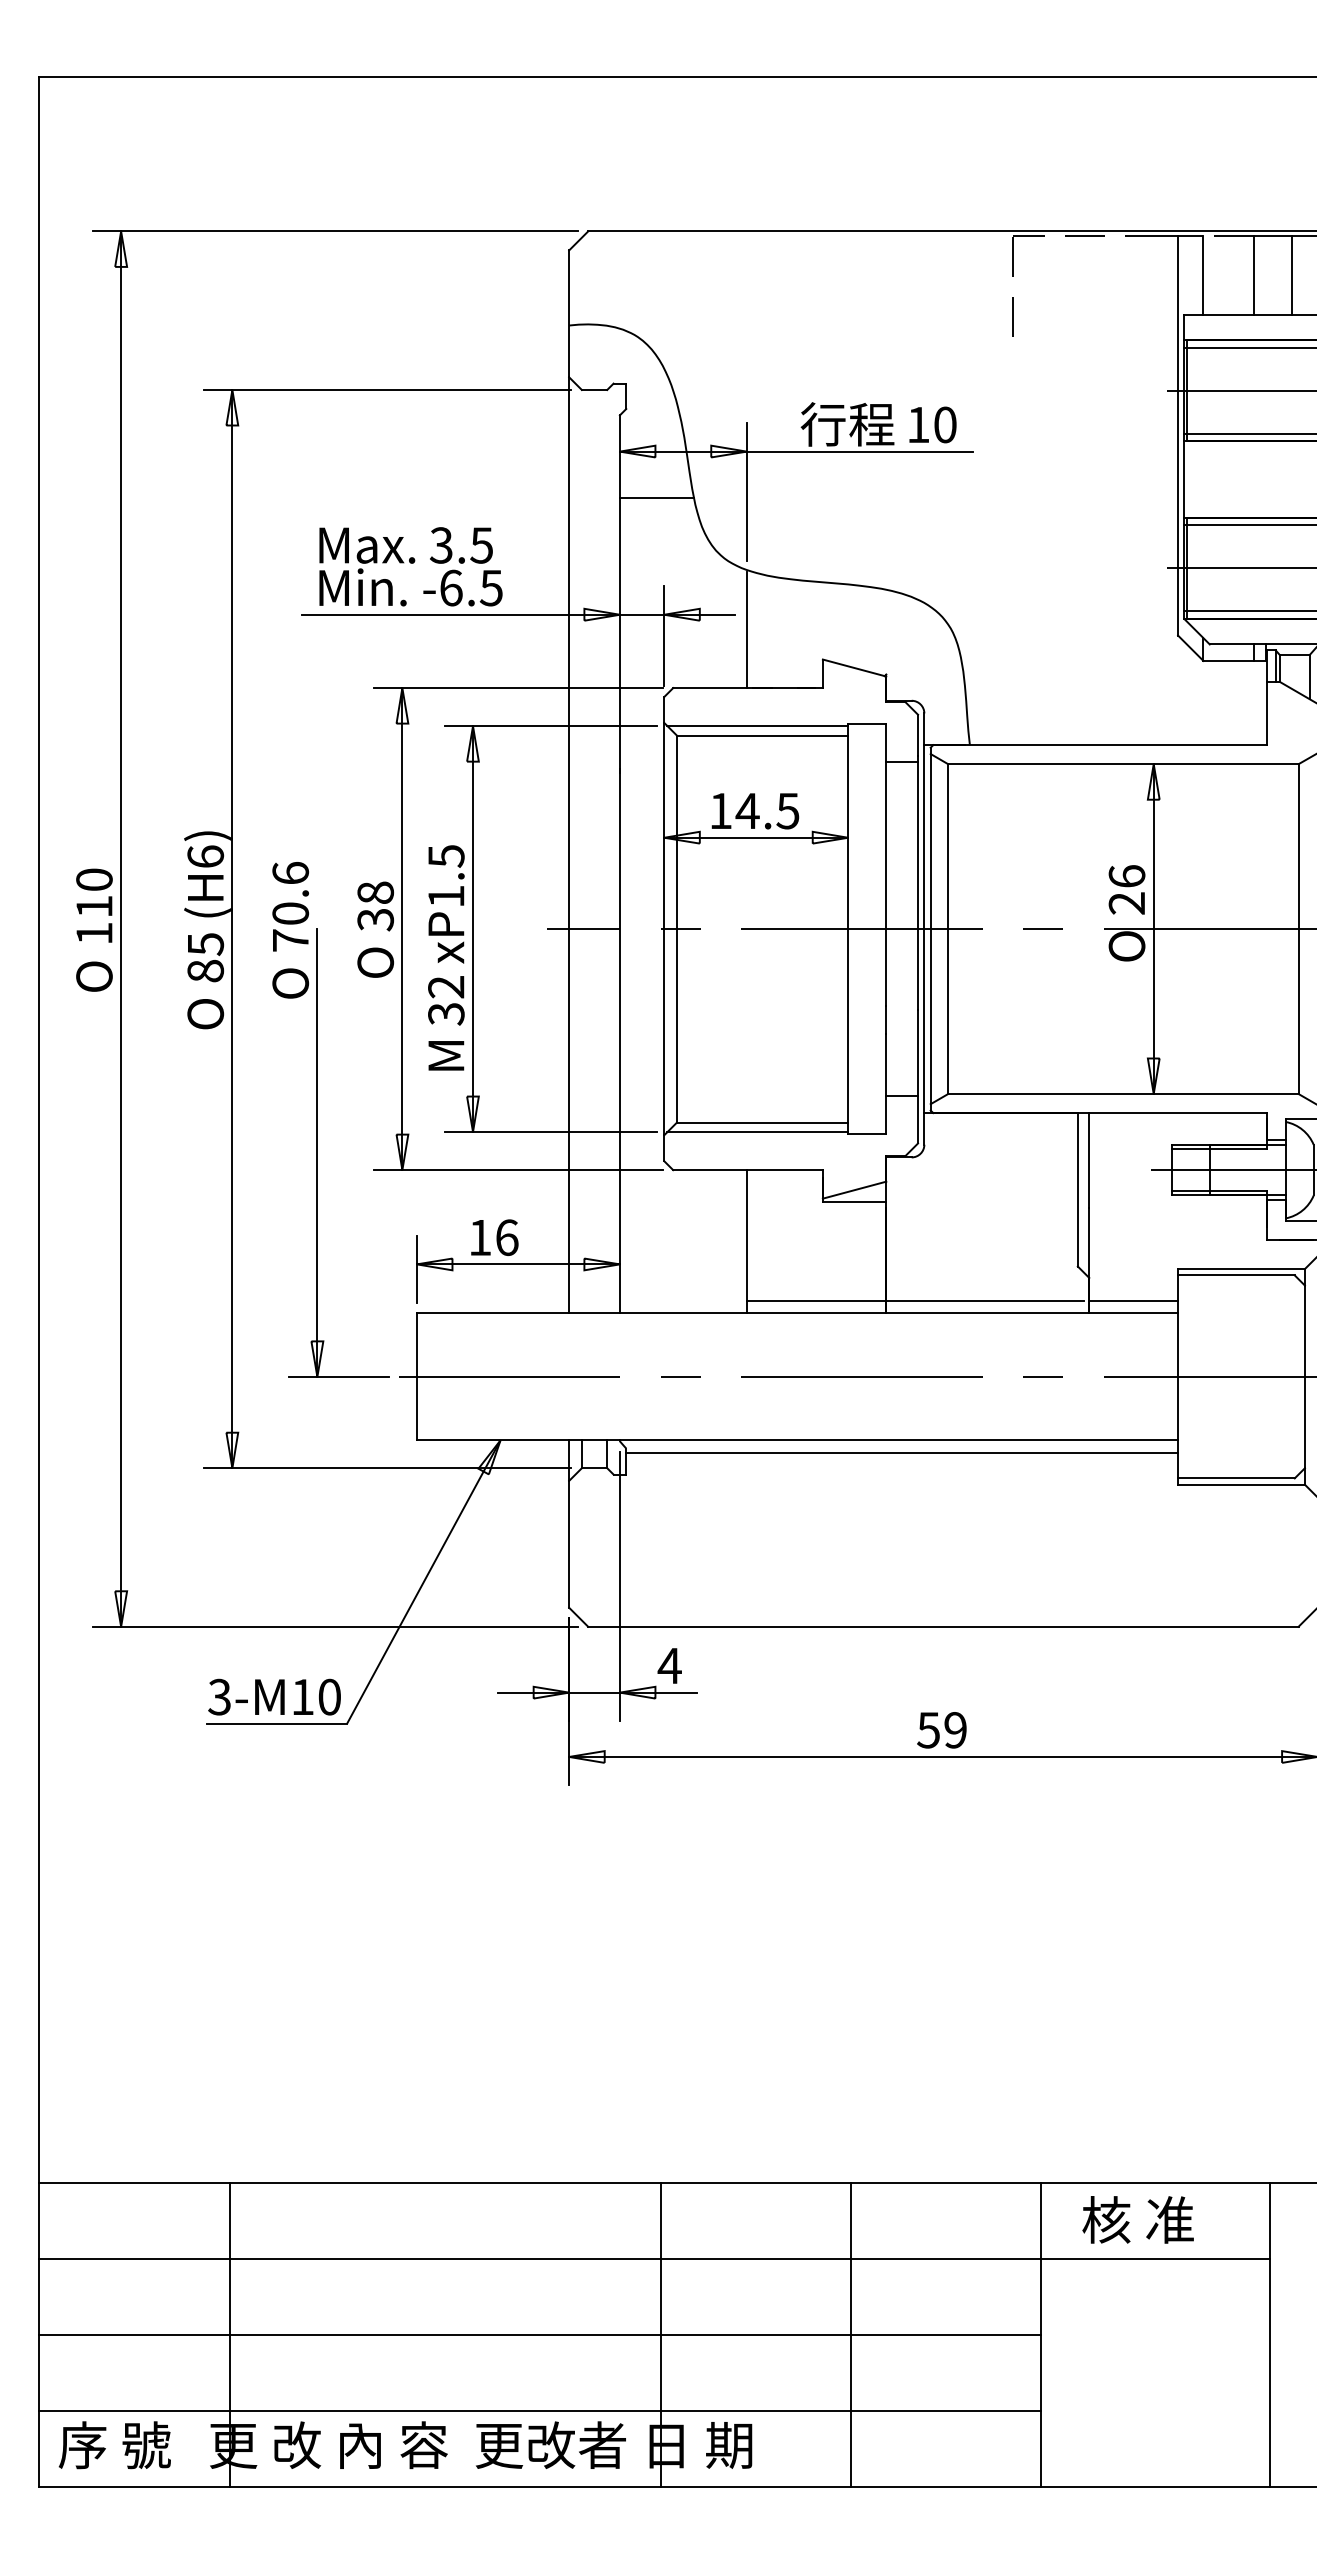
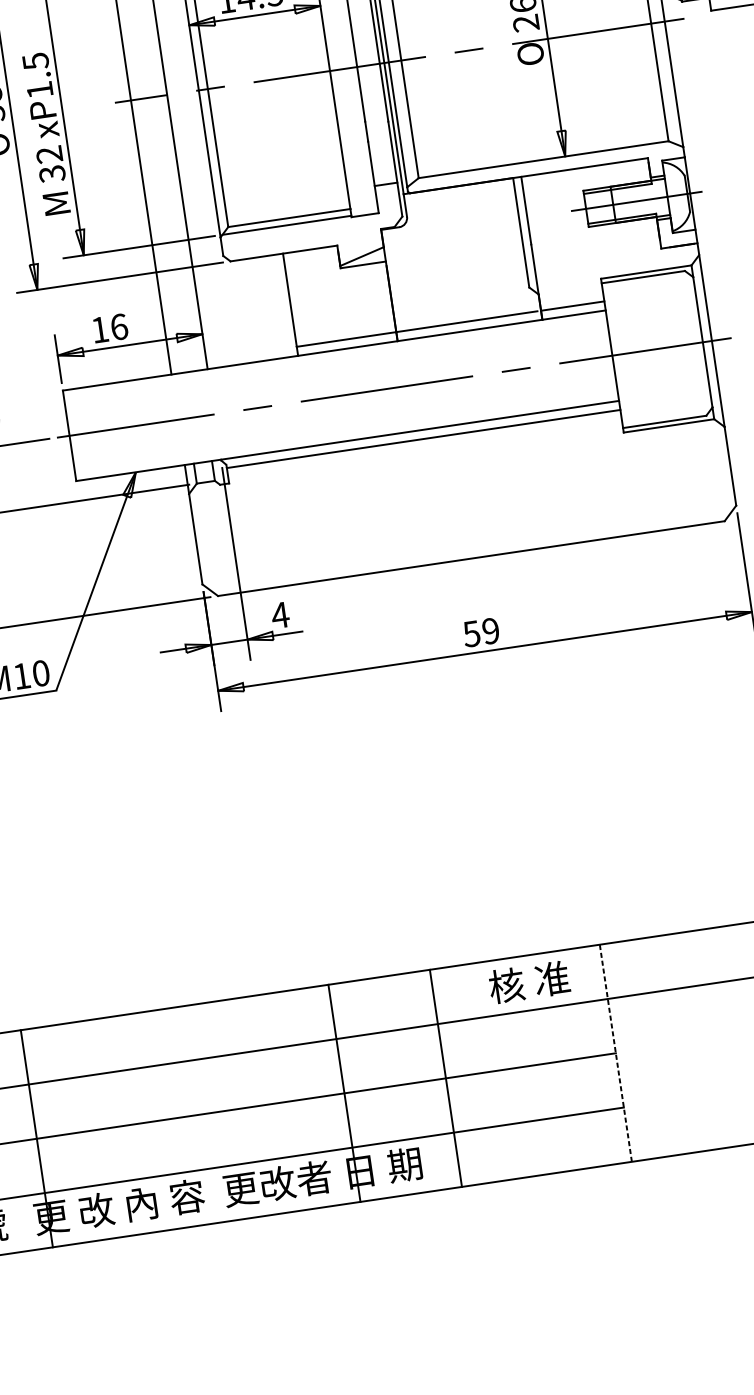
text: (1137, 2219) -> (528, 982), moved
line: (851, 2334) -> (446, 1078), moved
line: (1041, 2334) -> (615, 1052), solid -> dashed

